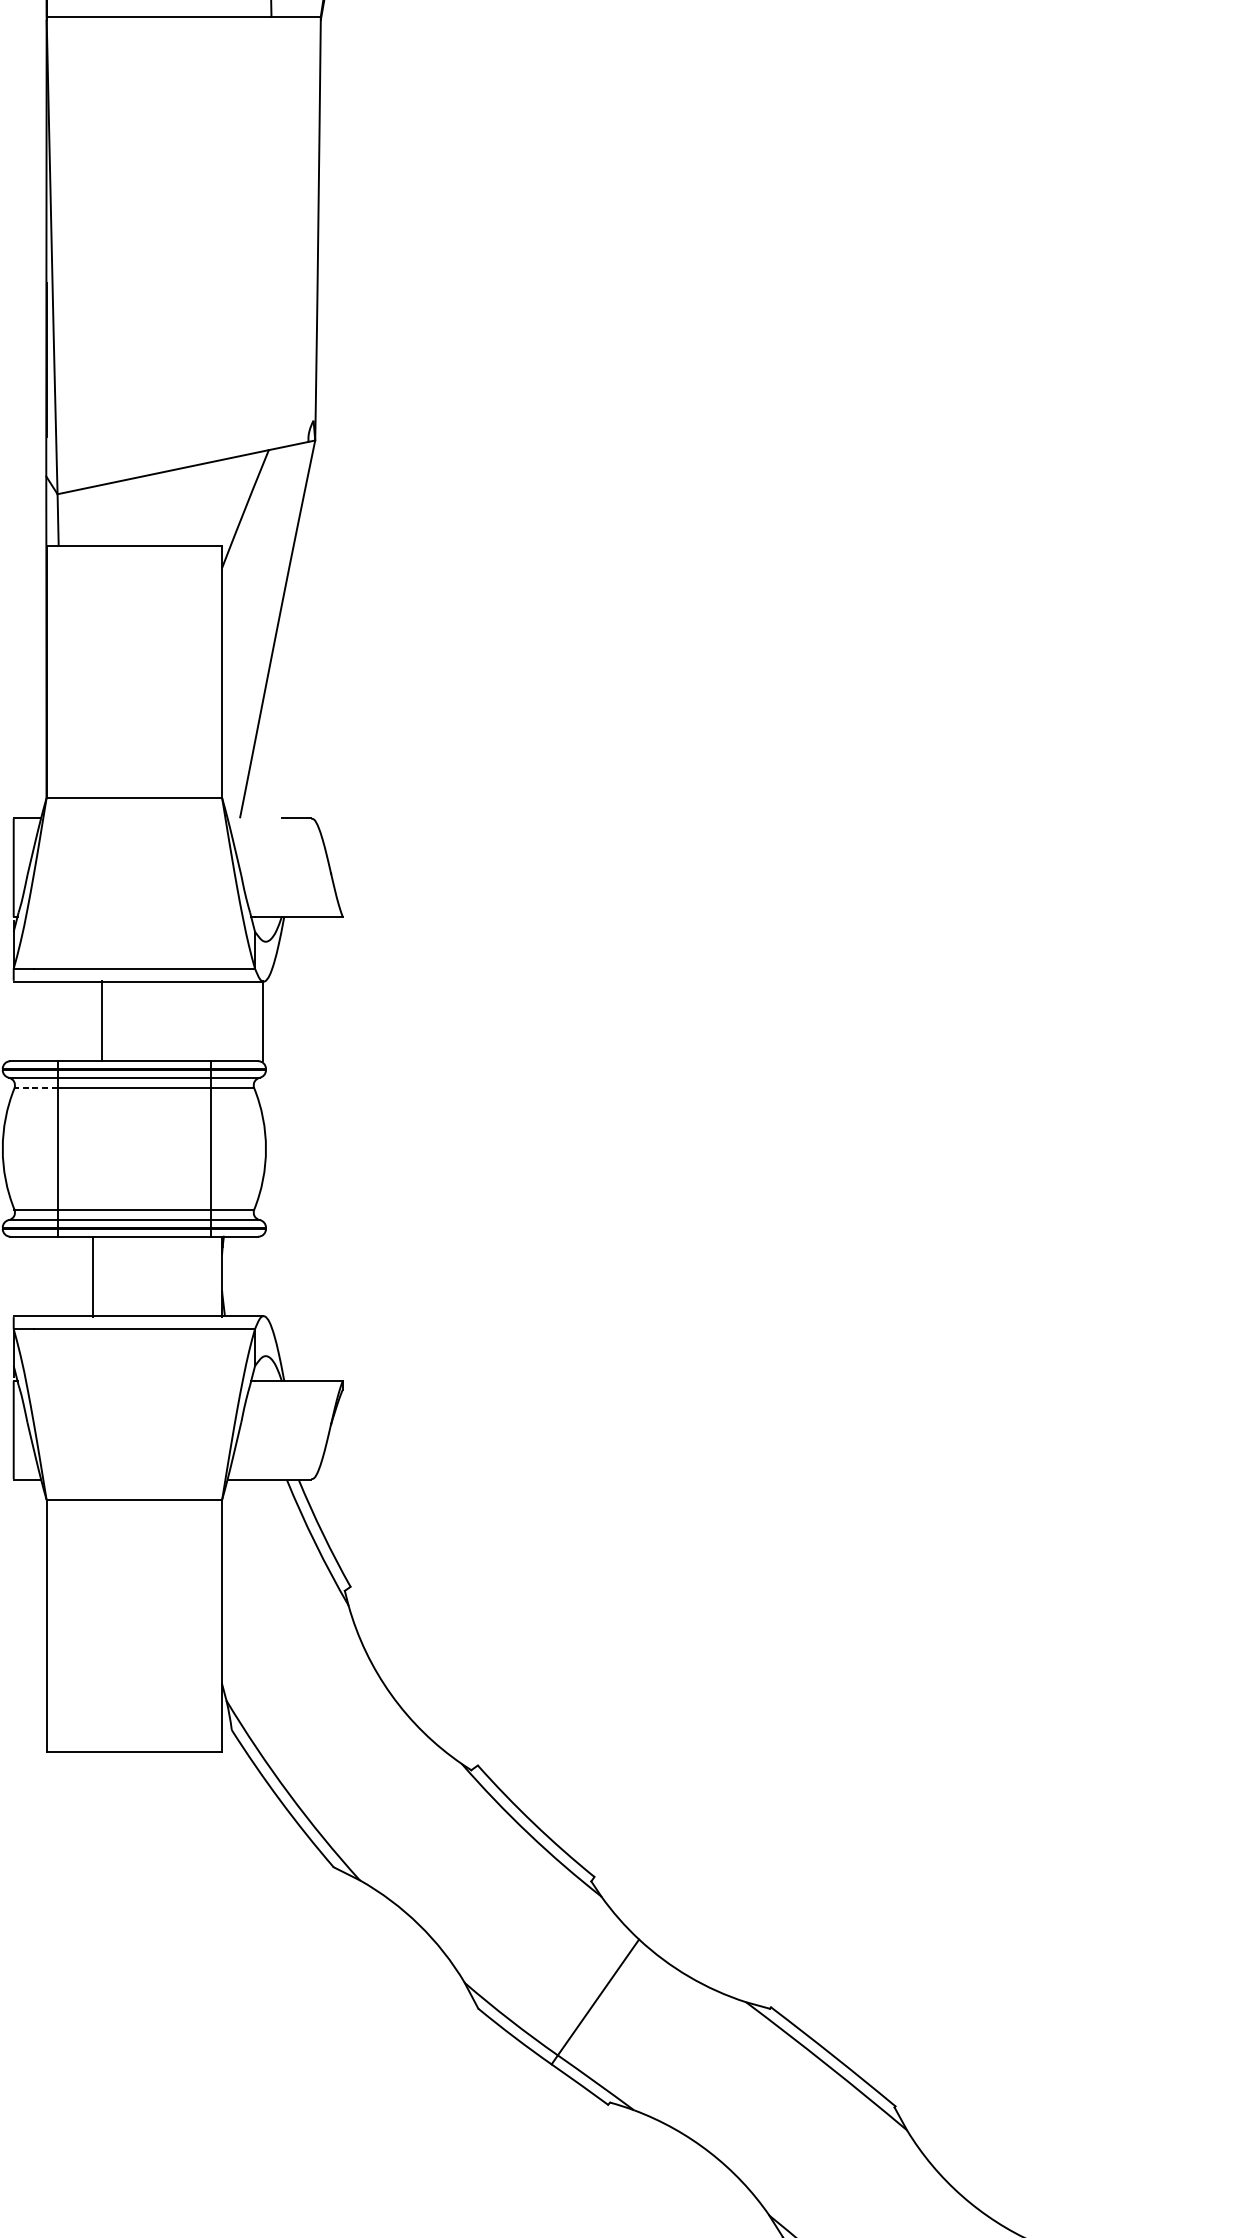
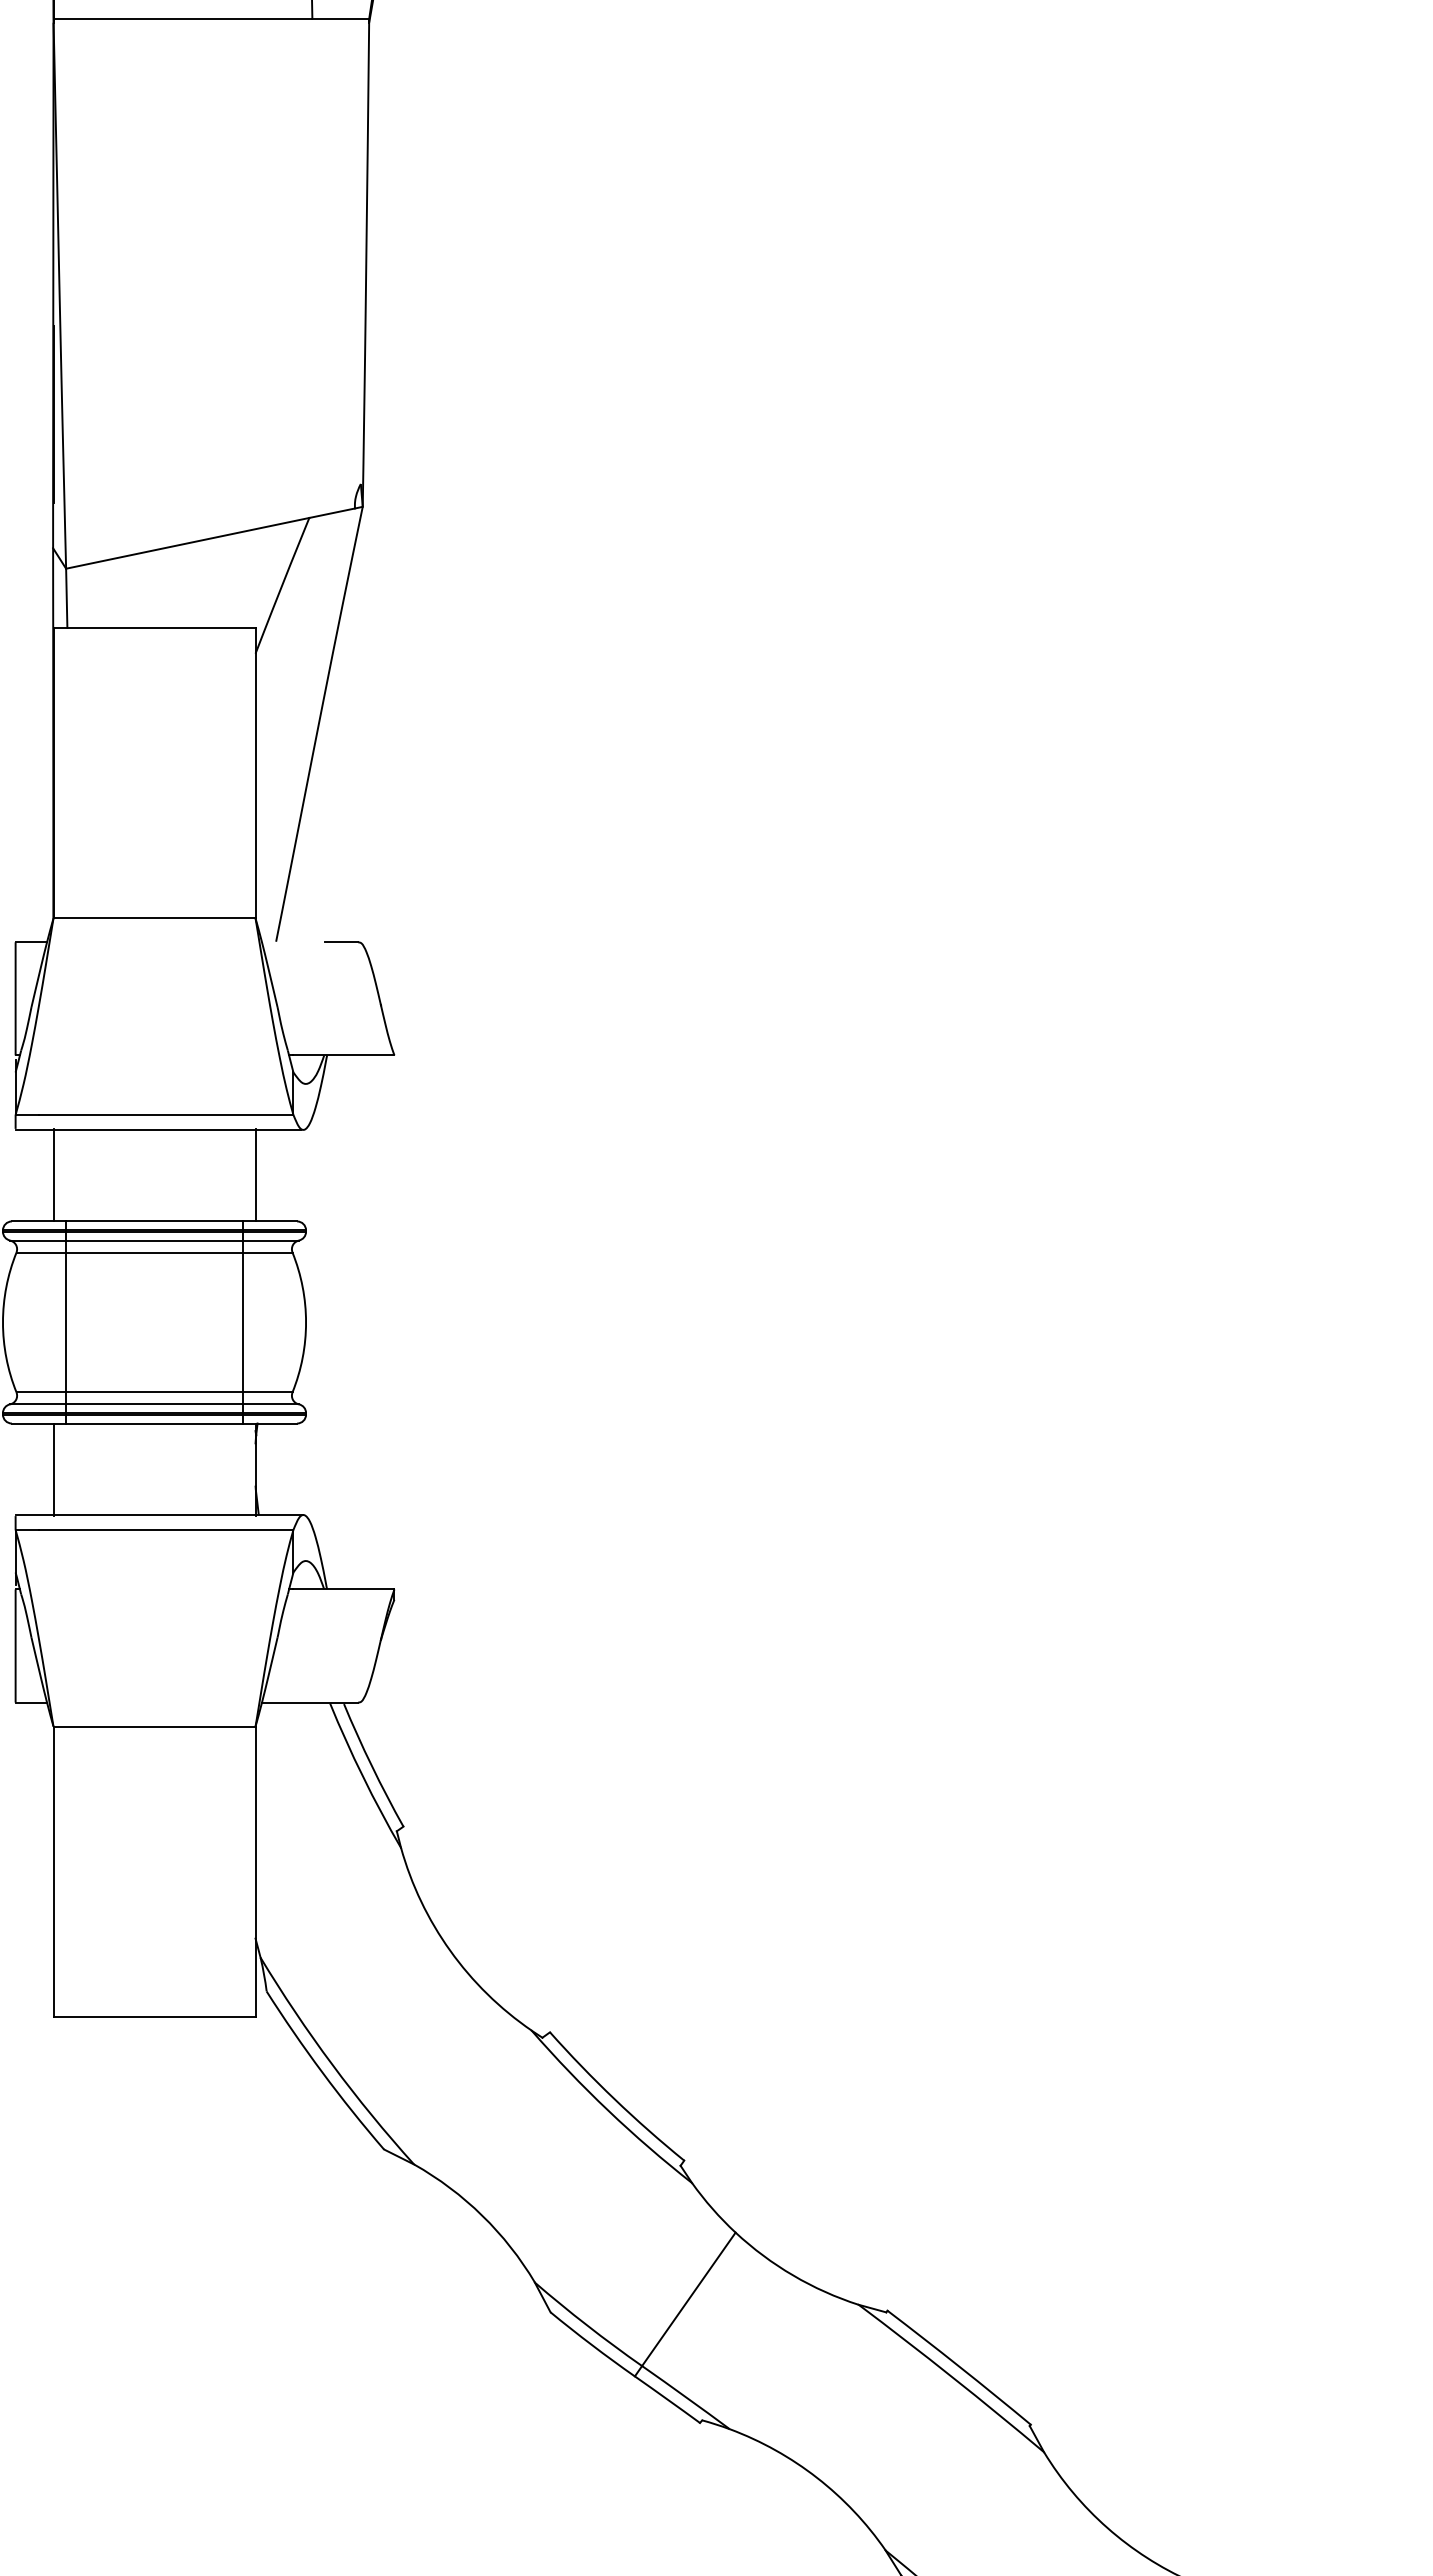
line: (102, 1021) -> (53, 1175), moved
line: (262, 1021) -> (255, 1175), moved
line: (36, 1088) -> (41, 1252), dashed -> solid
line: (92, 1276) -> (53, 1469), moved

